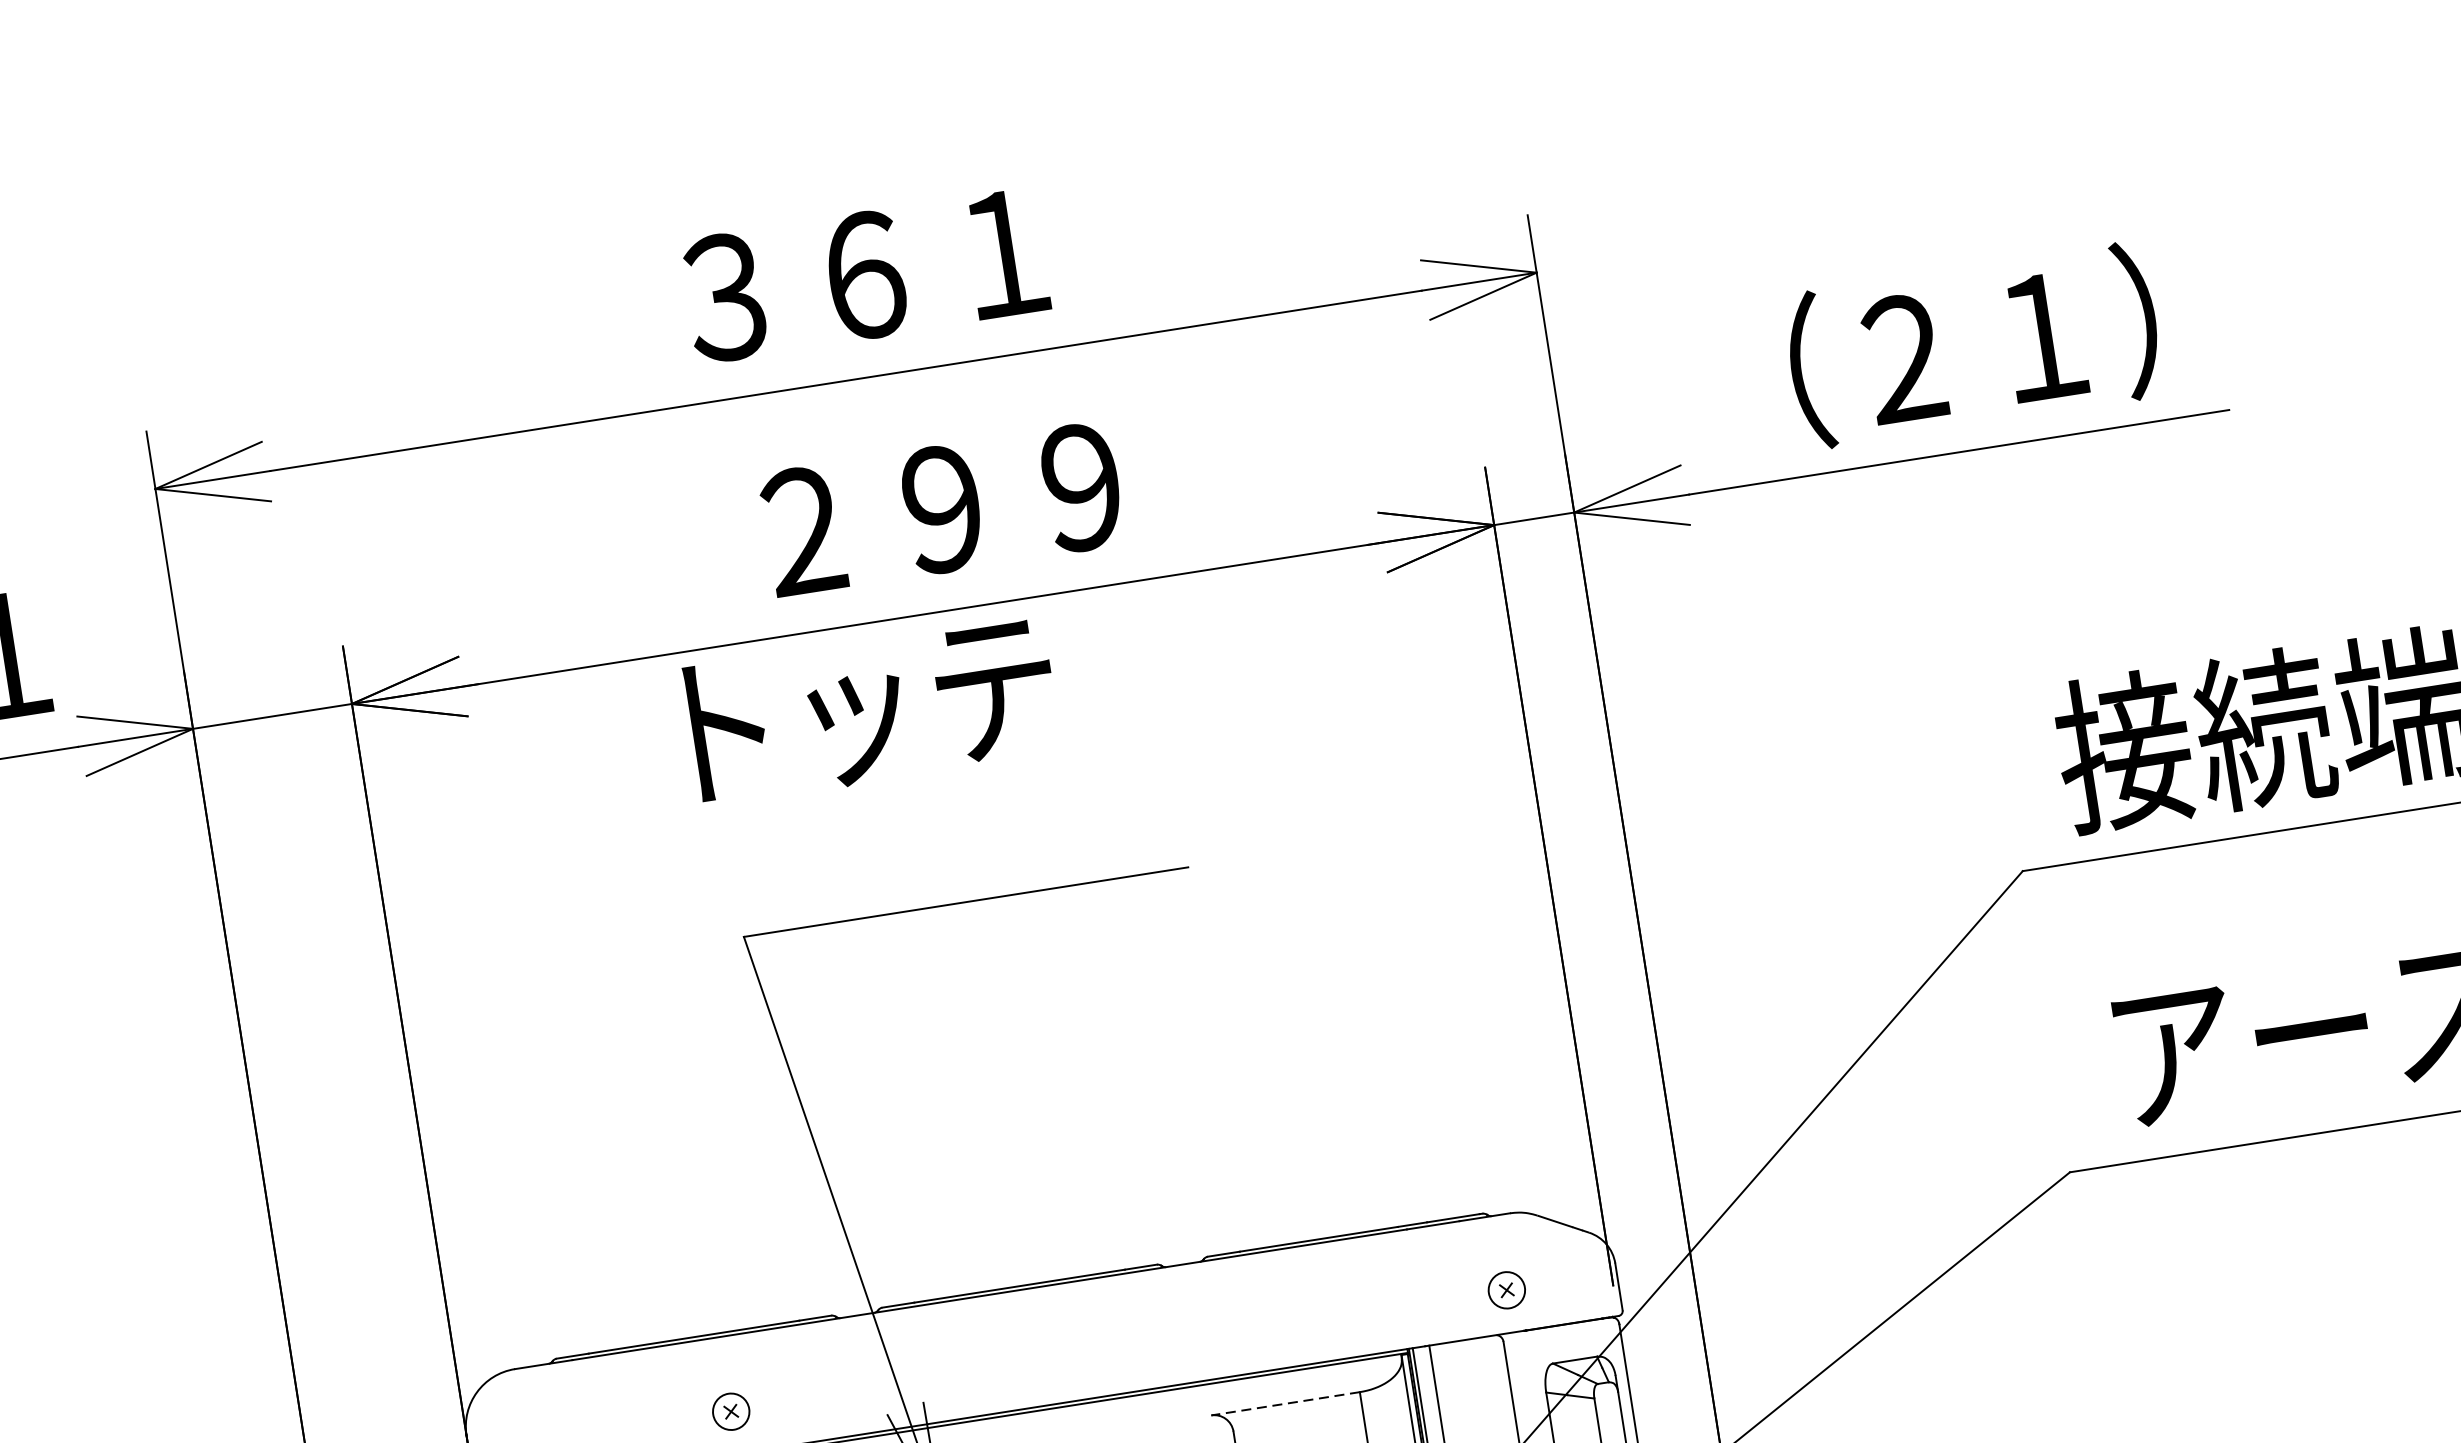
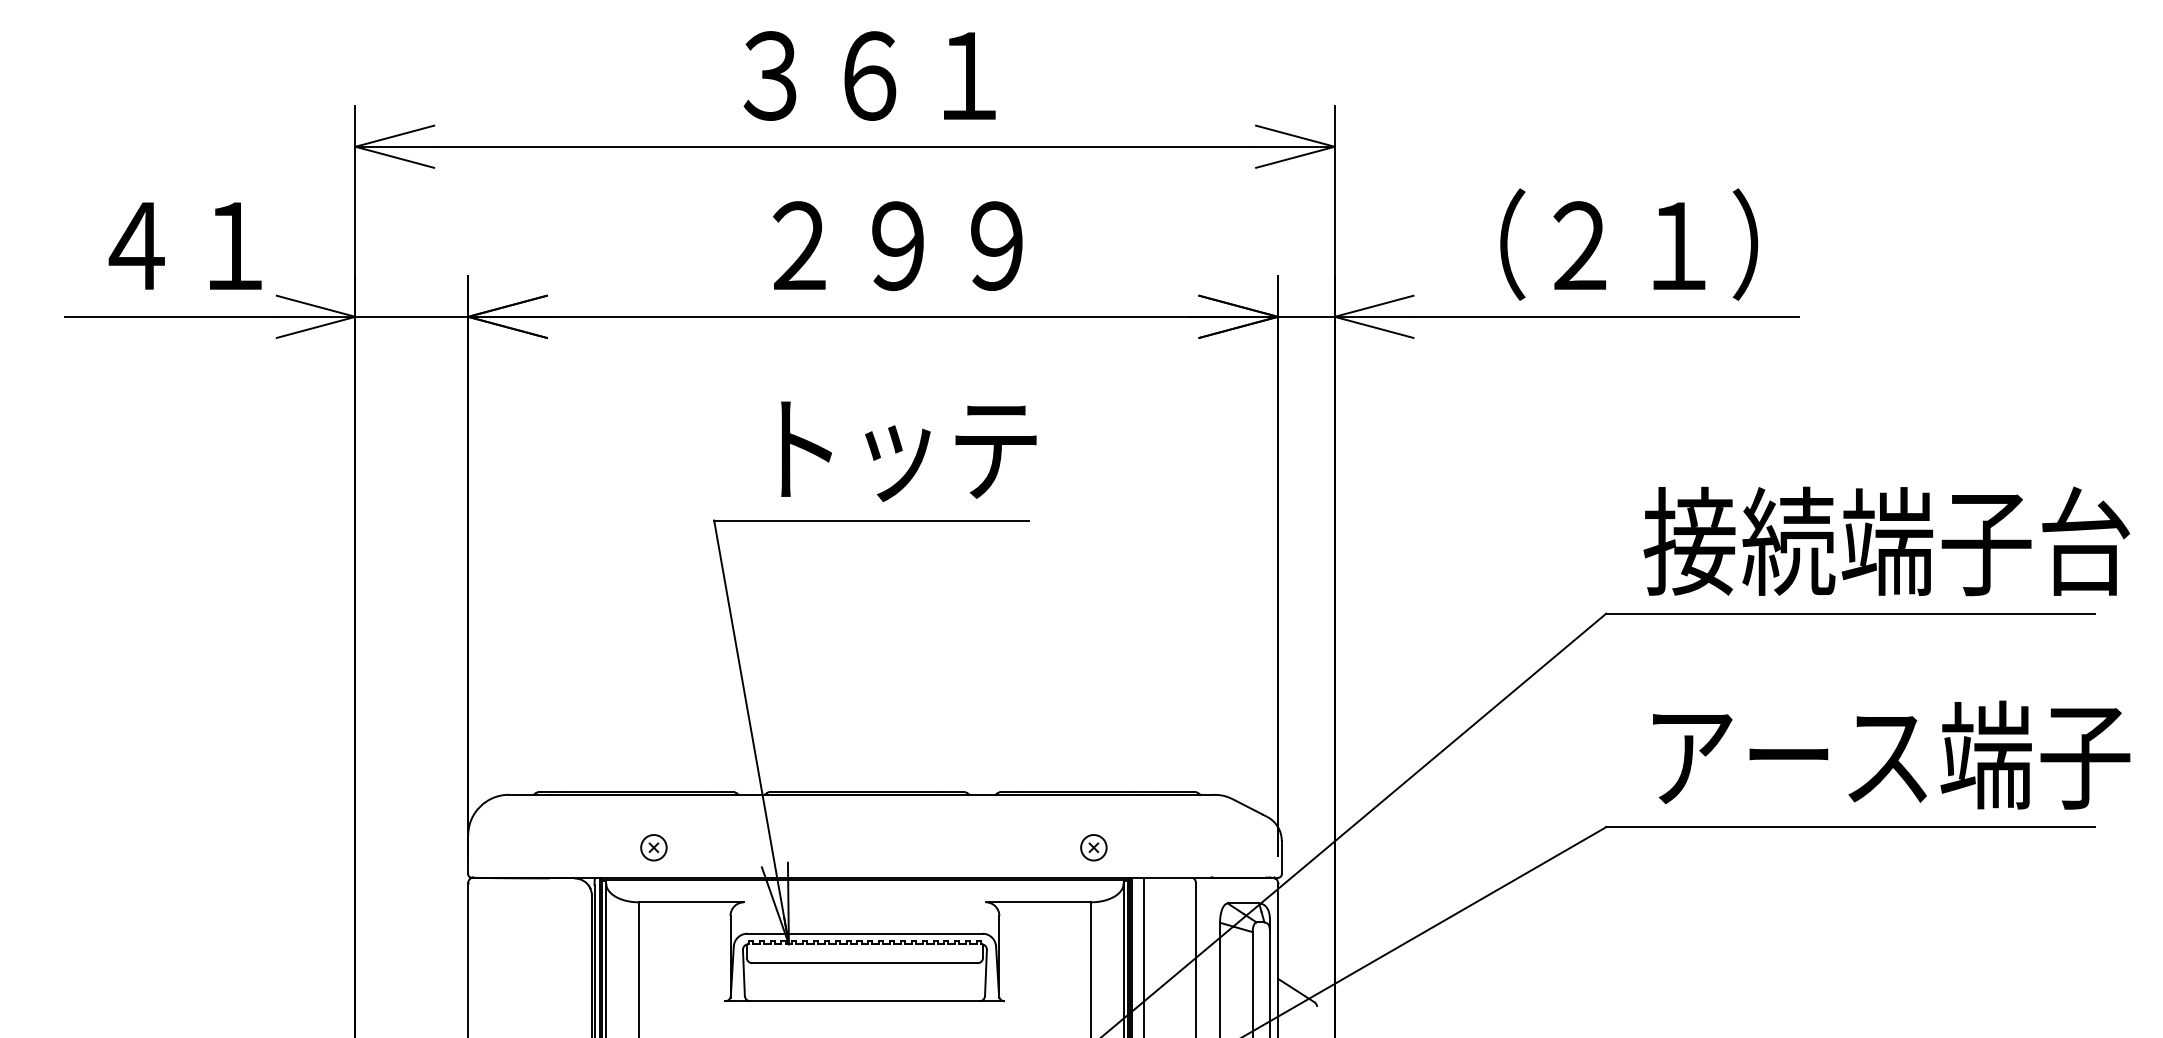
text: (872, 710) -> (908, 451), moved
part: (1506, 1290) -> (1093, 847), moved
line: (1285, 1404) -> (1038, 902), dashed -> solid

